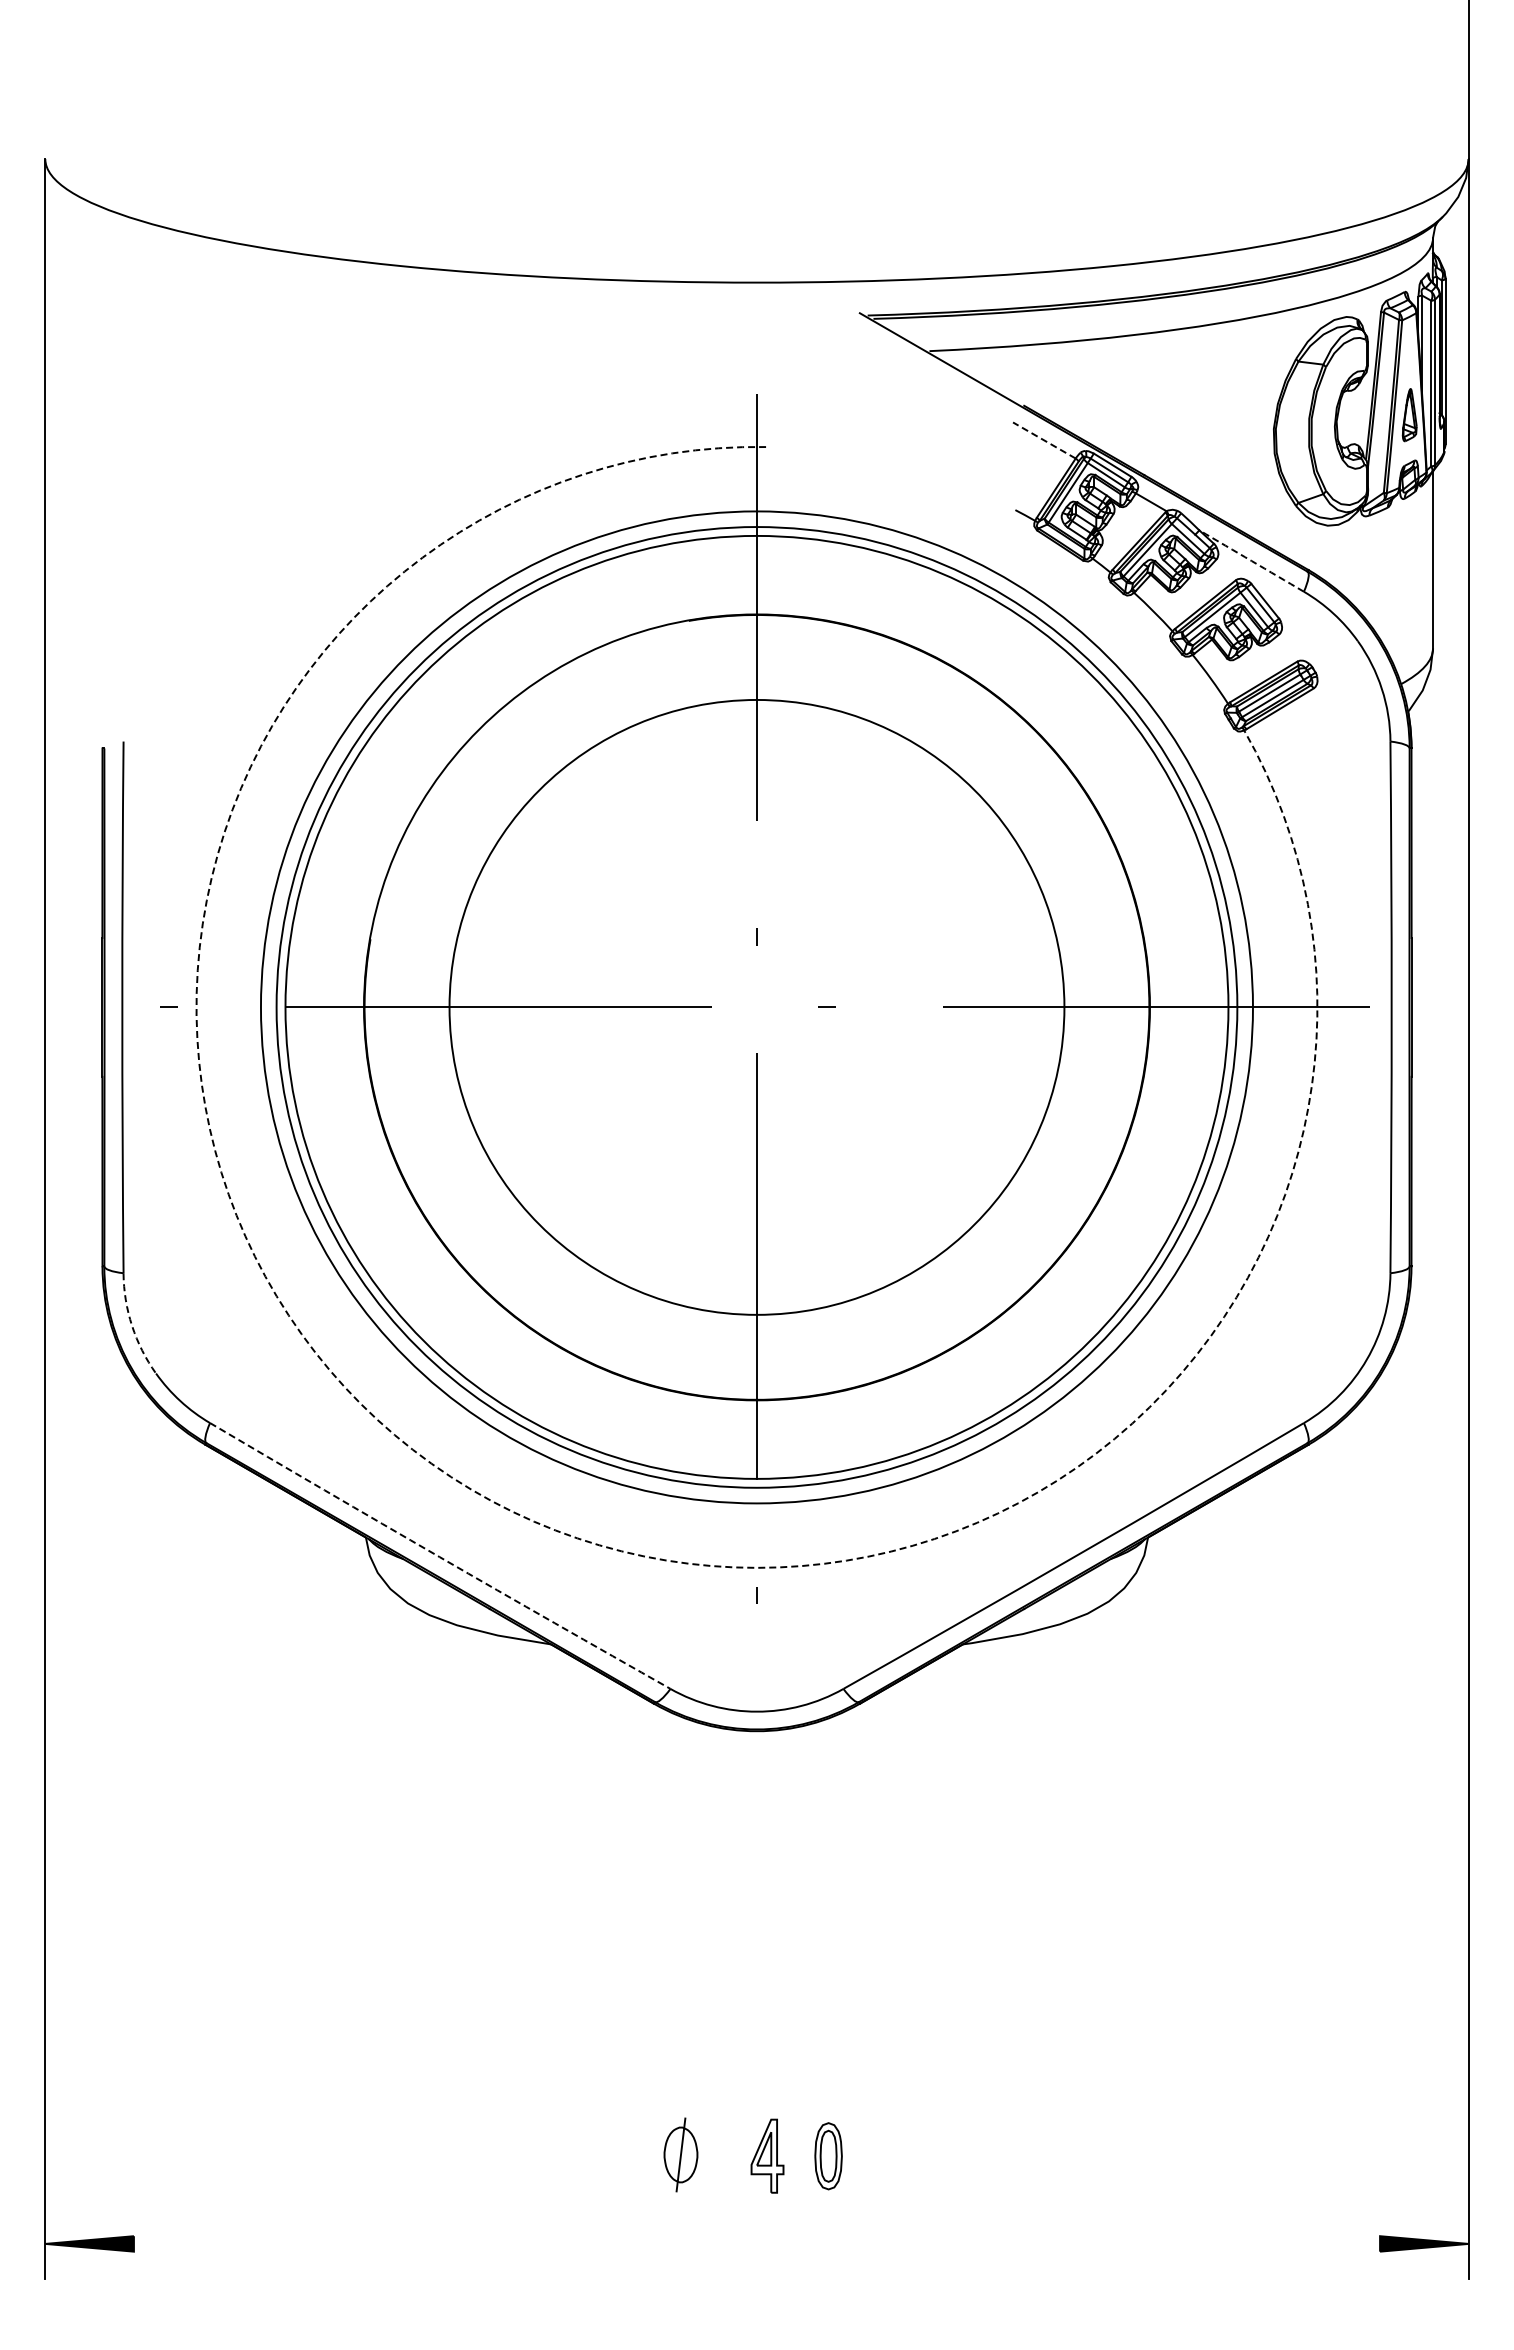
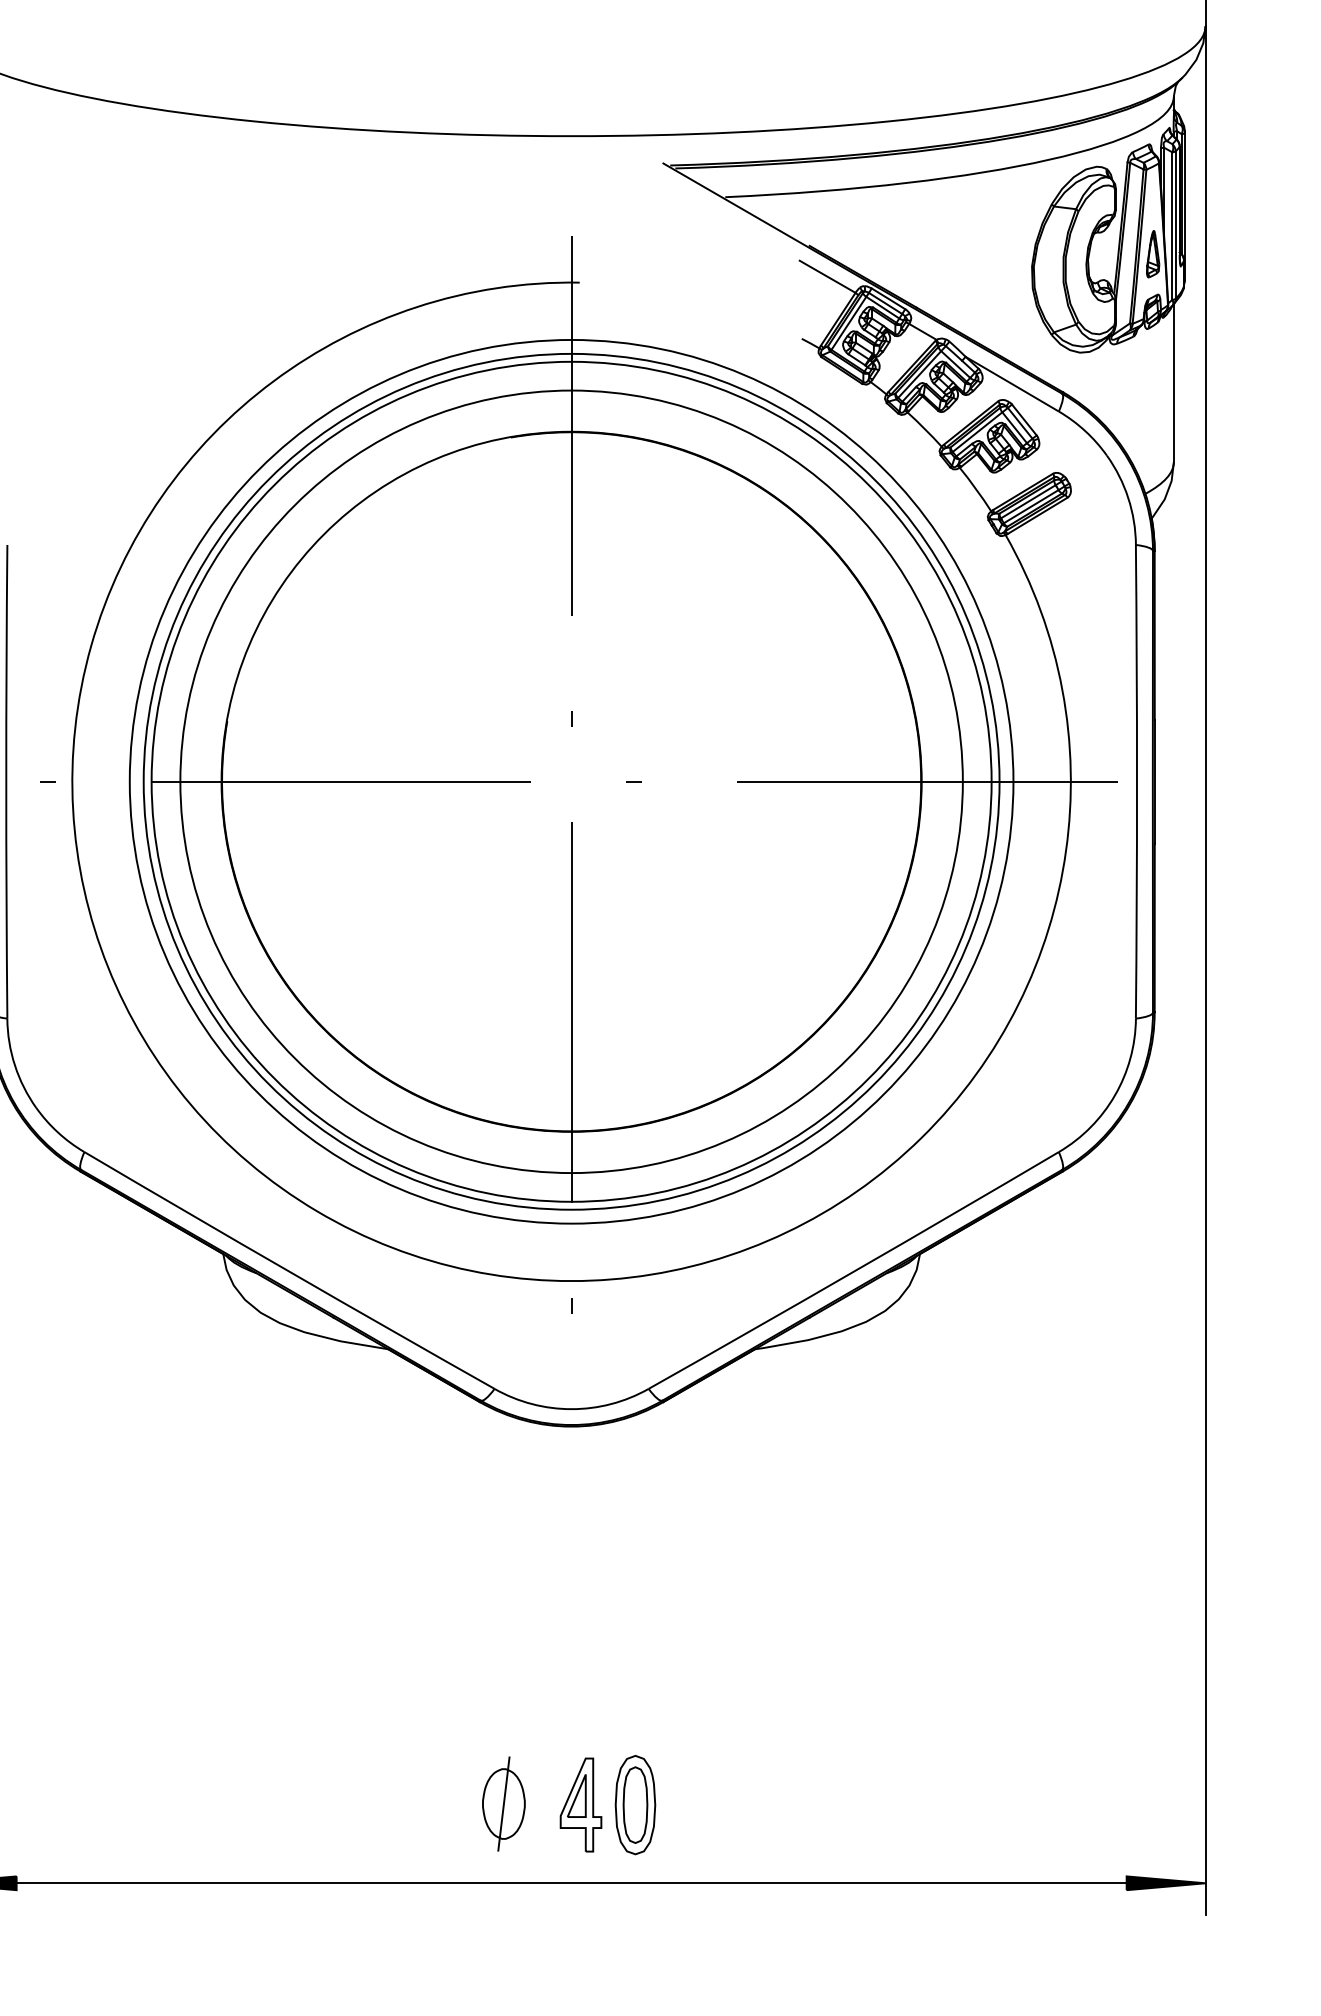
line: (1043, 440) -> (826, 276), dashed -> solid
arc: (1251, 561) -> (1012, 384), dashed -> solid
circle: (756, 1007) -> (571, 781), size x1.43
arc: (132, 1325) -> (15, 1065), dashed -> solid
arc: (471, 1489) -> (317, 1211), dashed -> solid
arc: (439, 1557) -> (288, 1271), dashed -> solid
part: (680, 2154) -> (503, 1803), size x1.43
part: (767, 2156) -> (580, 1805), size x1.43
part: (828, 2156) -> (635, 1805), size x1.67
line: (756, 2243) -> (571, 1882), added

